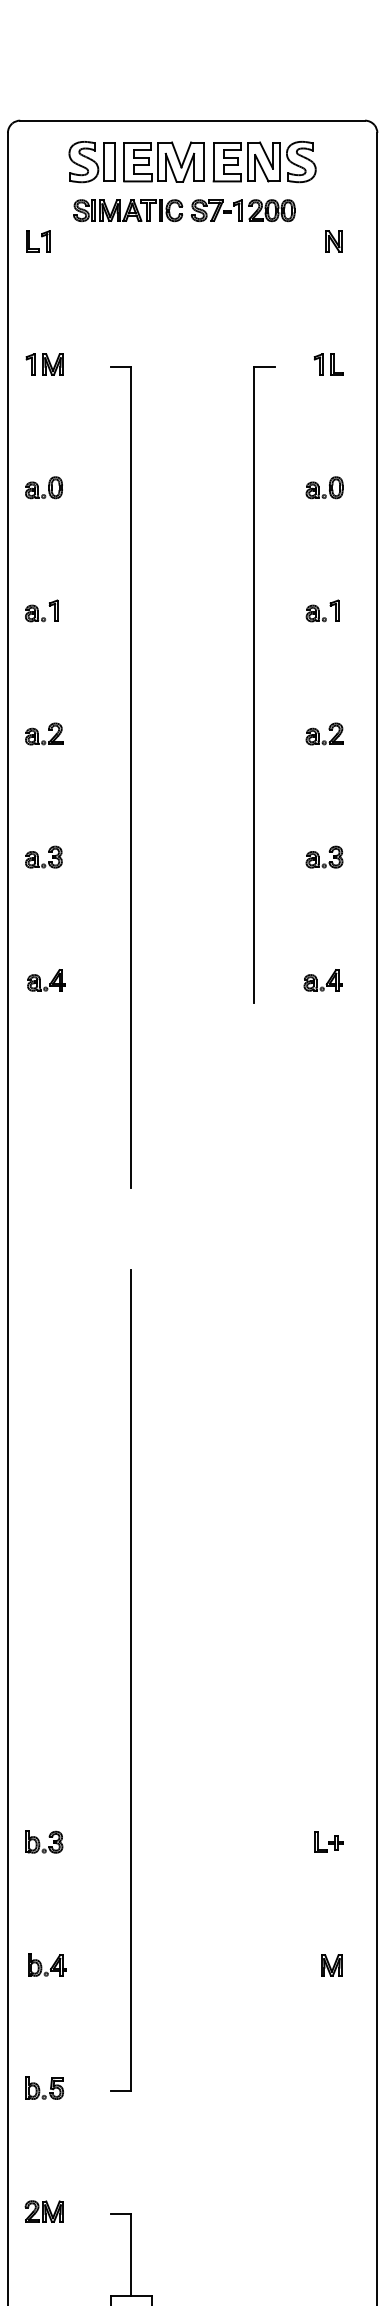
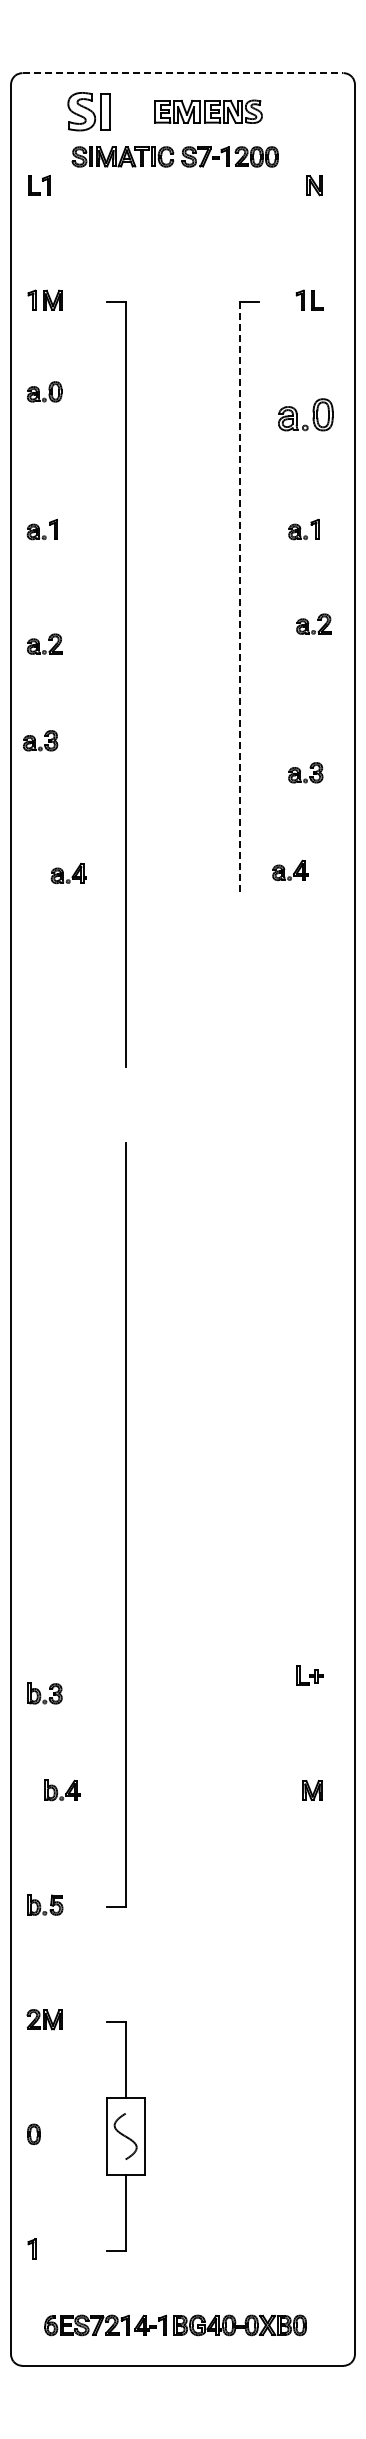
line: (193, 121) -> (183, 73), solid -> dashed
part: (220, 161) -> (208, 111), size x0.6
part: (43, 487) -> (44, 391), moved
part: (324, 487) -> (305, 414), size x1.6
line: (254, 686) -> (240, 599), solid -> dashed
part: (324, 733) -> (313, 623), moved
part: (43, 856) -> (40, 740), moved
part: (324, 856) -> (305, 772), moved
part: (323, 979) -> (290, 869), moved
part: (46, 980) -> (68, 873), moved
part: (43, 1841) -> (44, 1693), moved
part: (47, 1965) -> (62, 1790), moved

